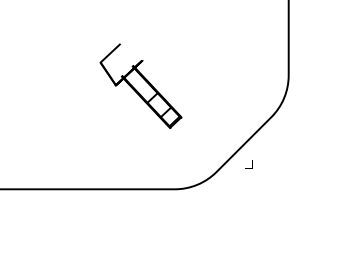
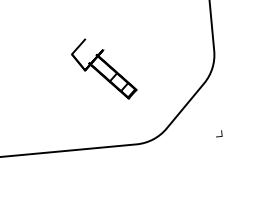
line: (252, 164) -> (221, 133), moved

